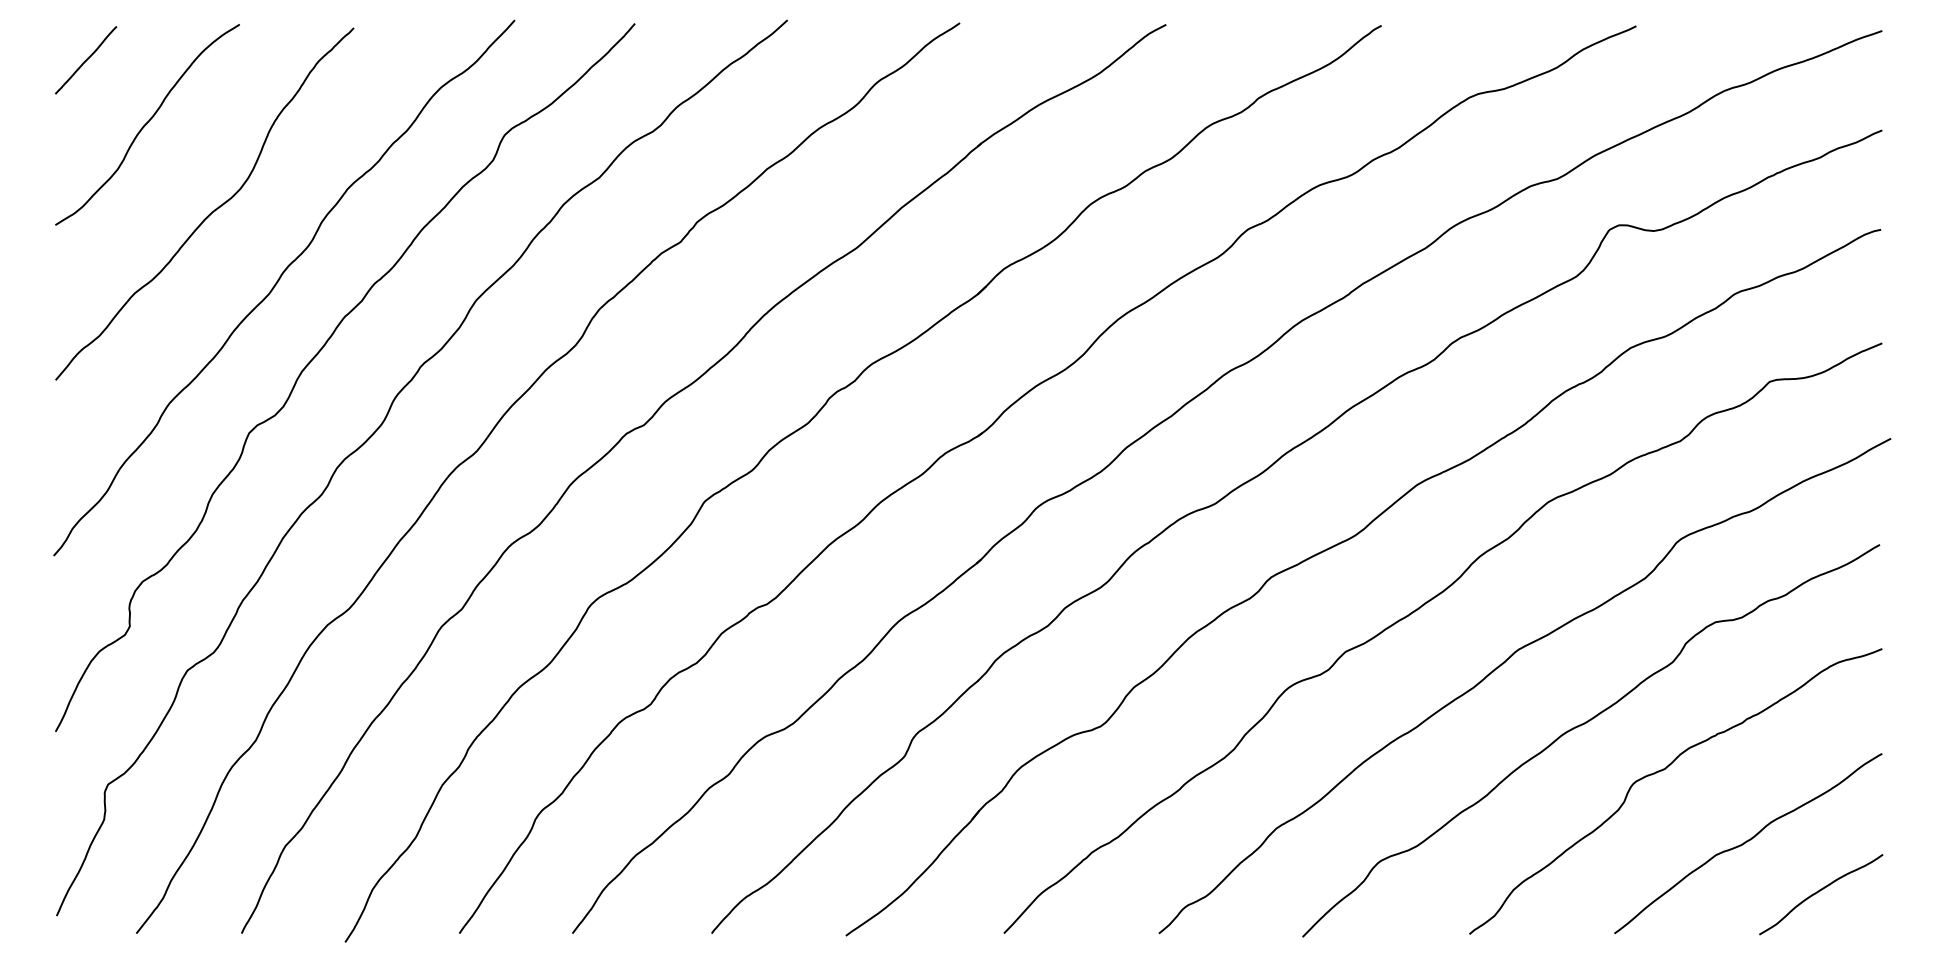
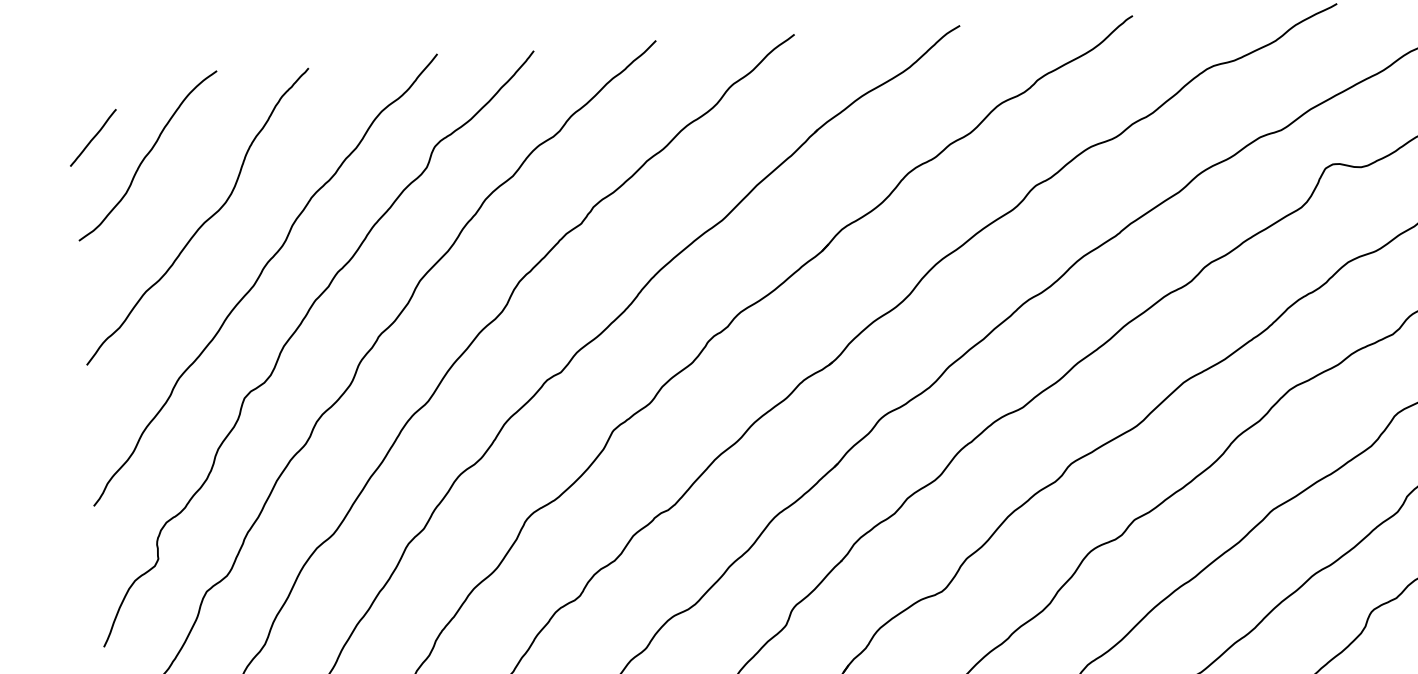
line: (86, 60) -> (93, 138), moved

